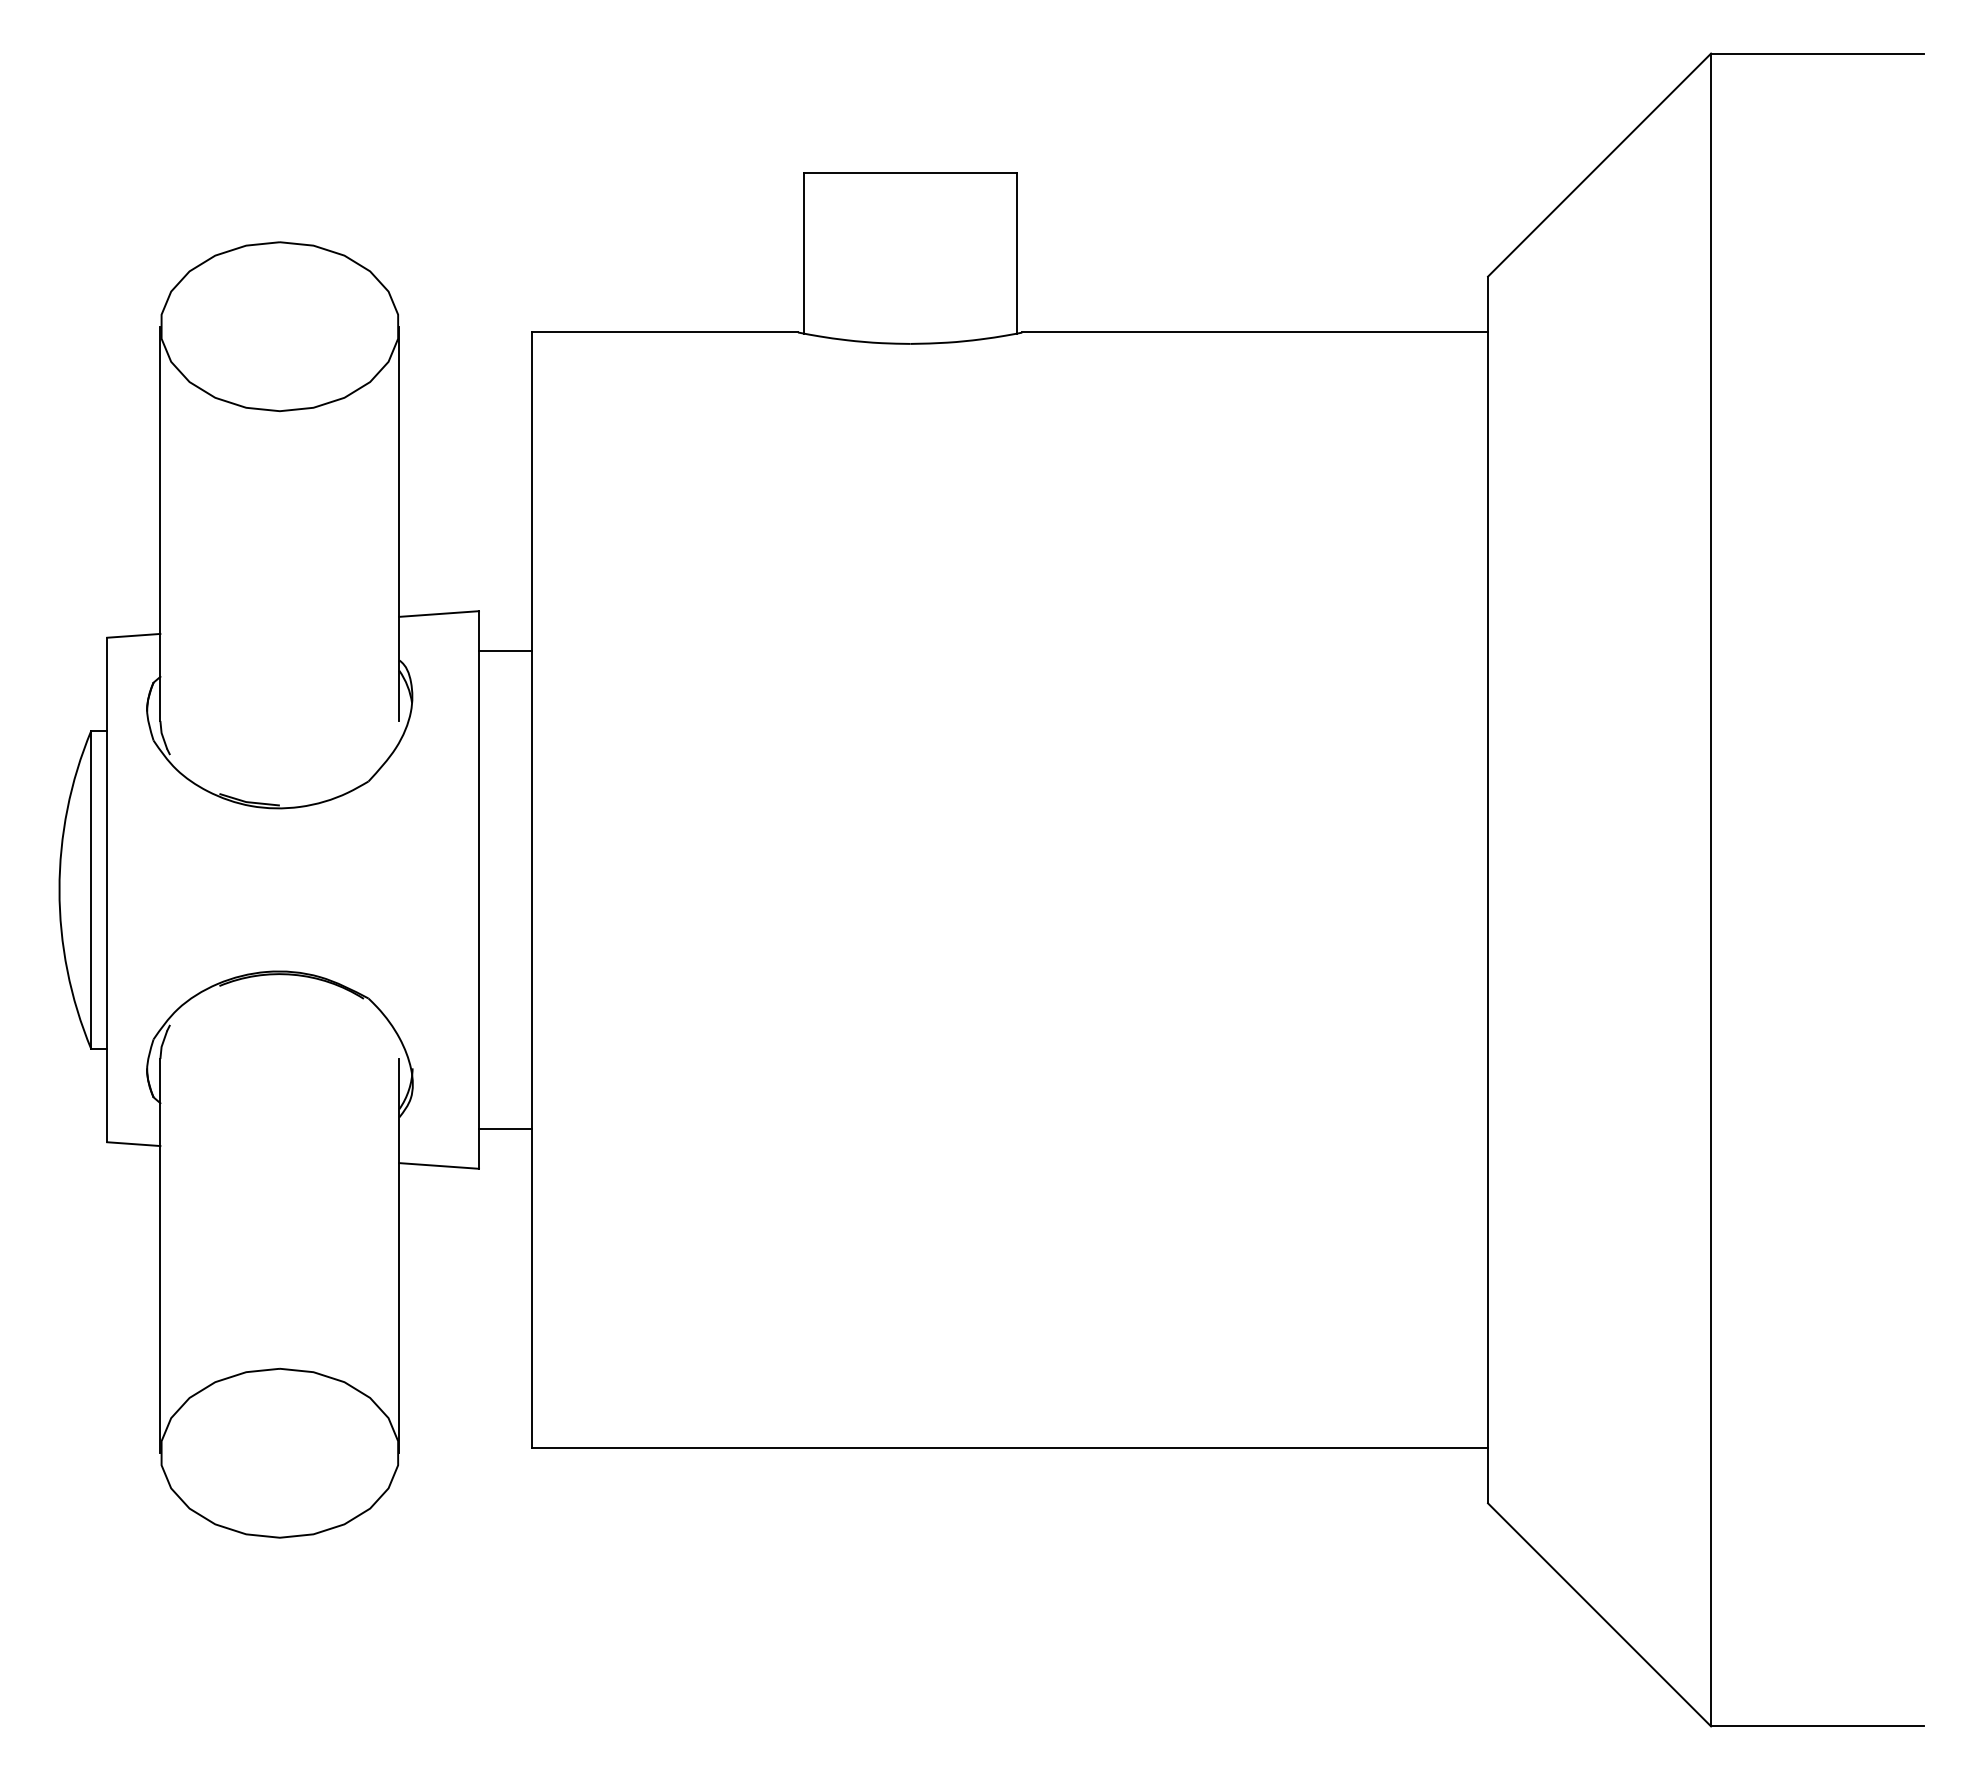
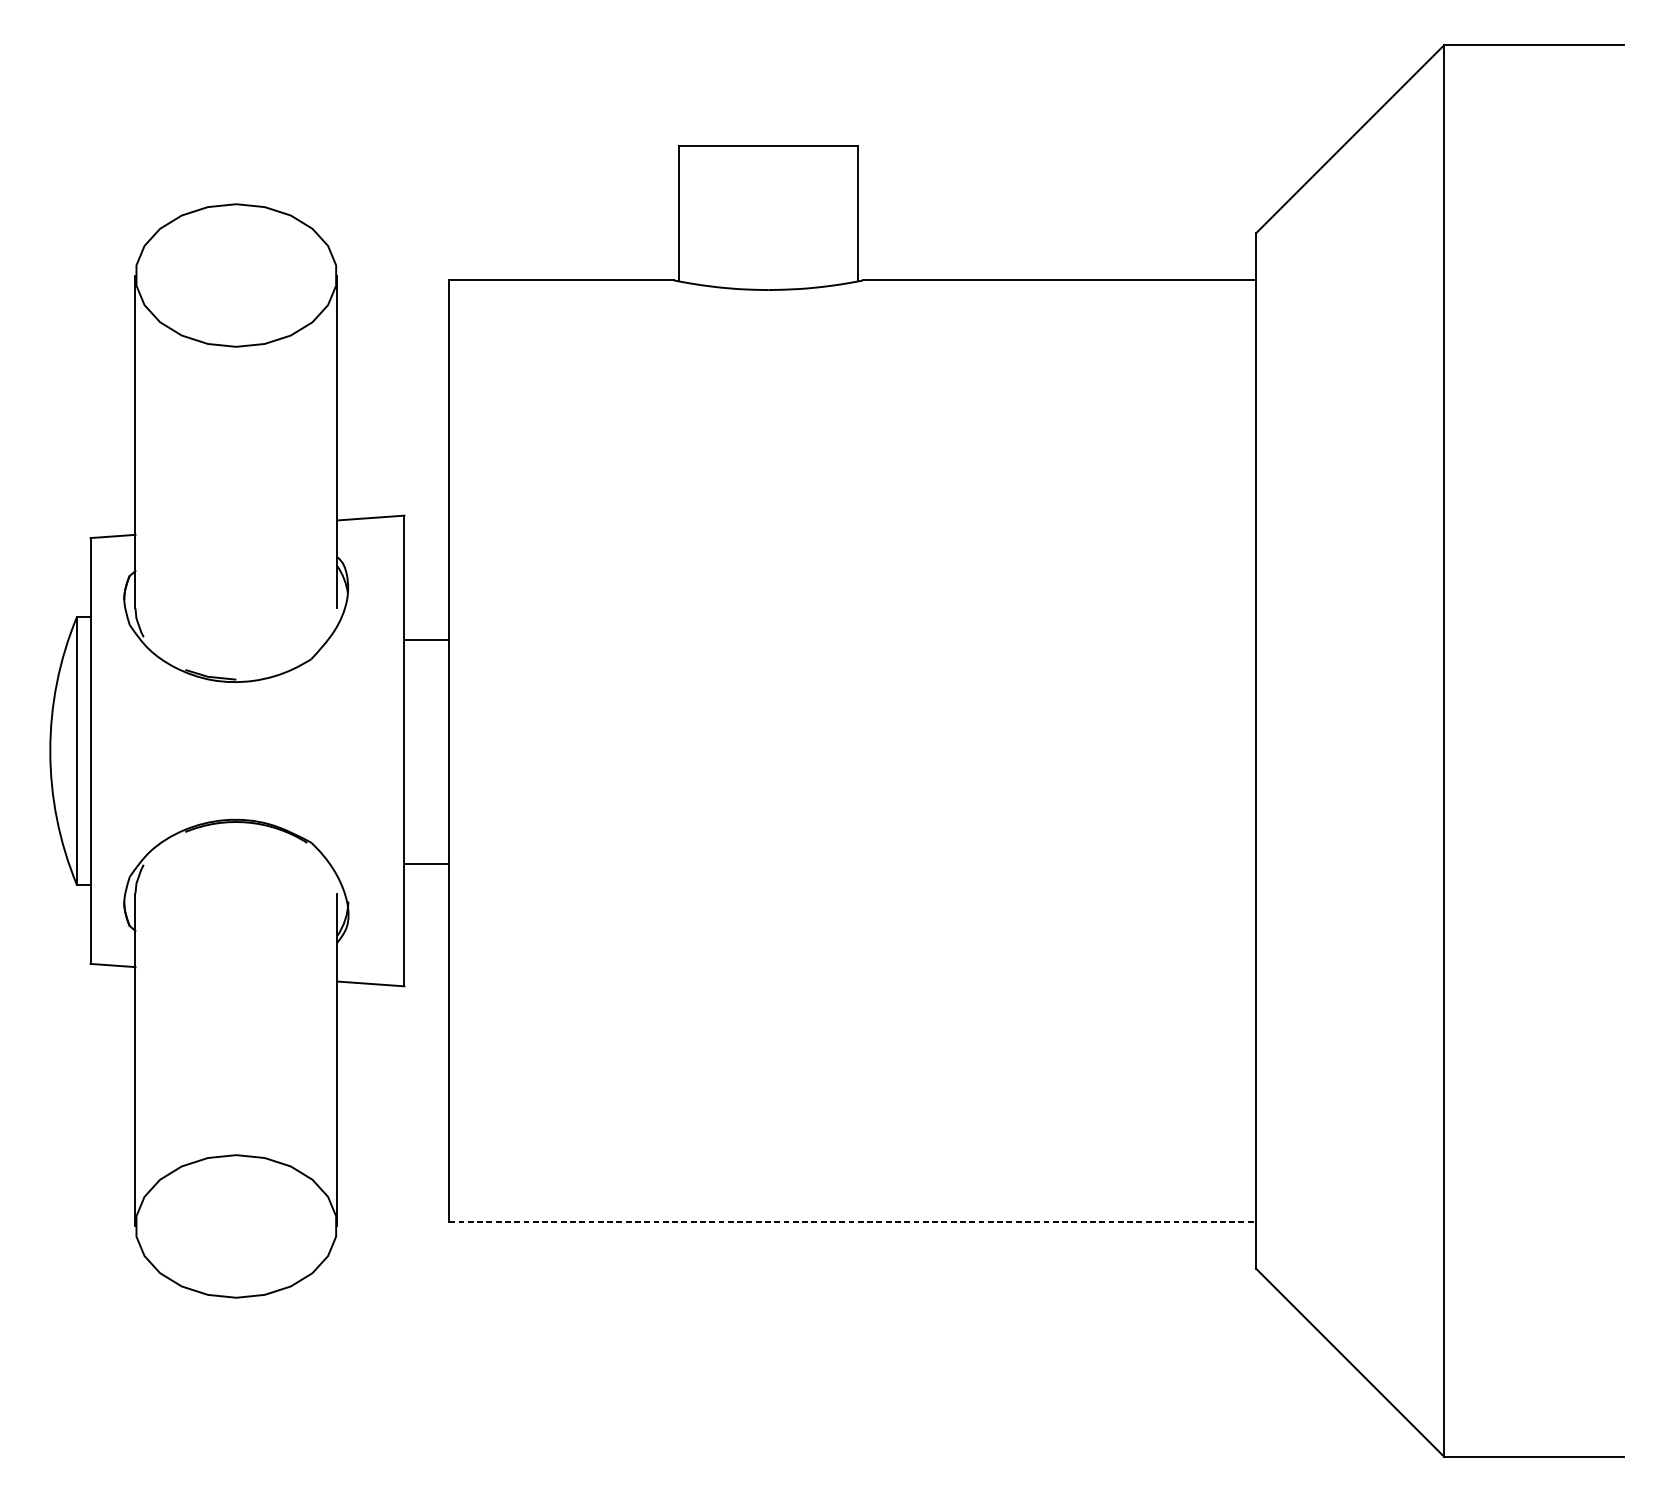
line: (505, 651) -> (426, 640), moved
line: (505, 1128) -> (426, 863), moved
line: (1010, 1447) -> (853, 1221), solid -> dashed

